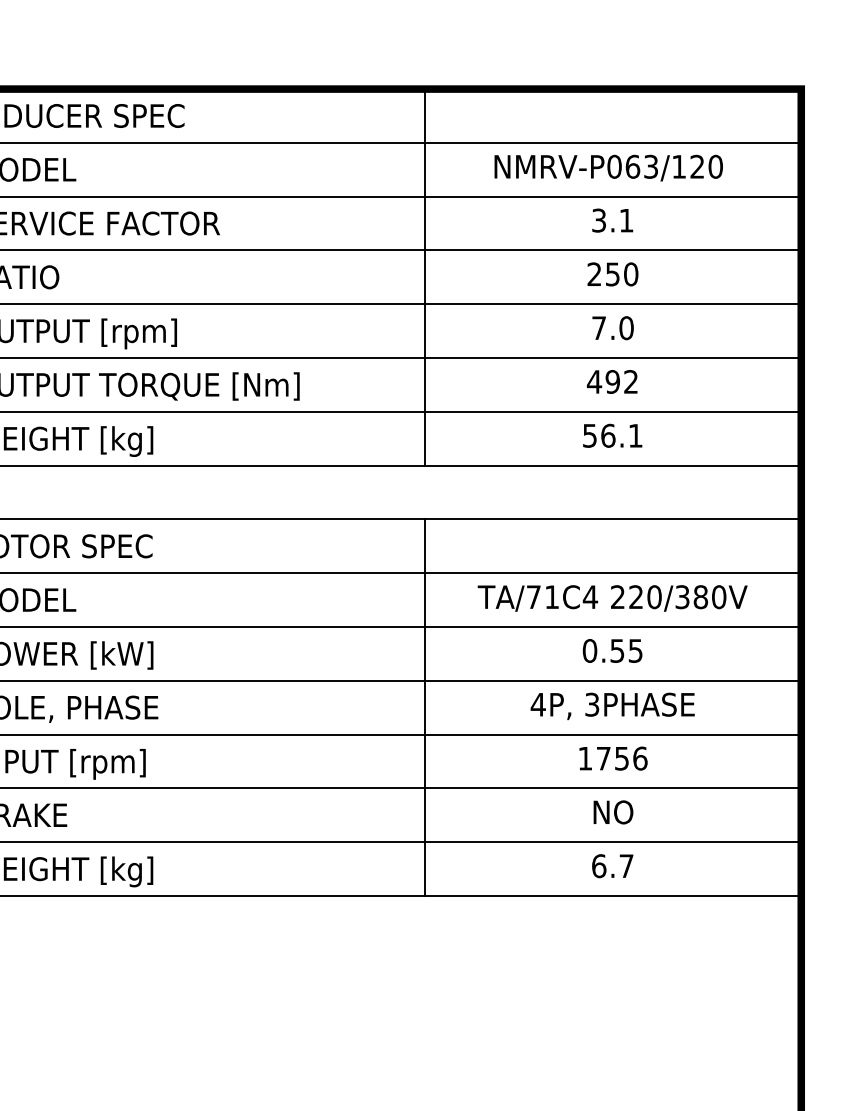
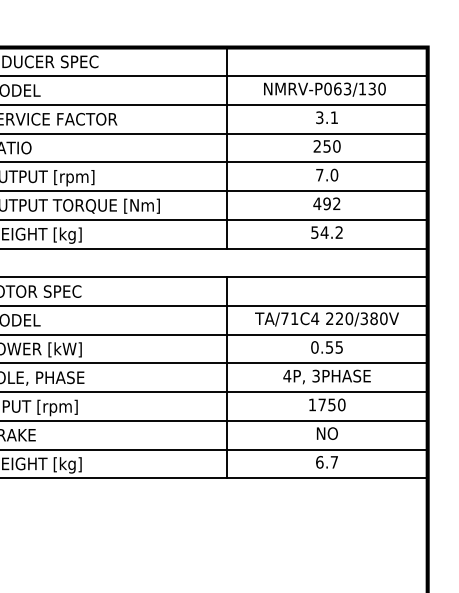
text: (696, 167) -> (371, 89), NMRV-P063/120 -> NMRV-P063/130
text: (621, 435) -> (331, 232), 56.1 -> 54.2
text: (639, 757) -> (341, 404), 1756 -> 1750

